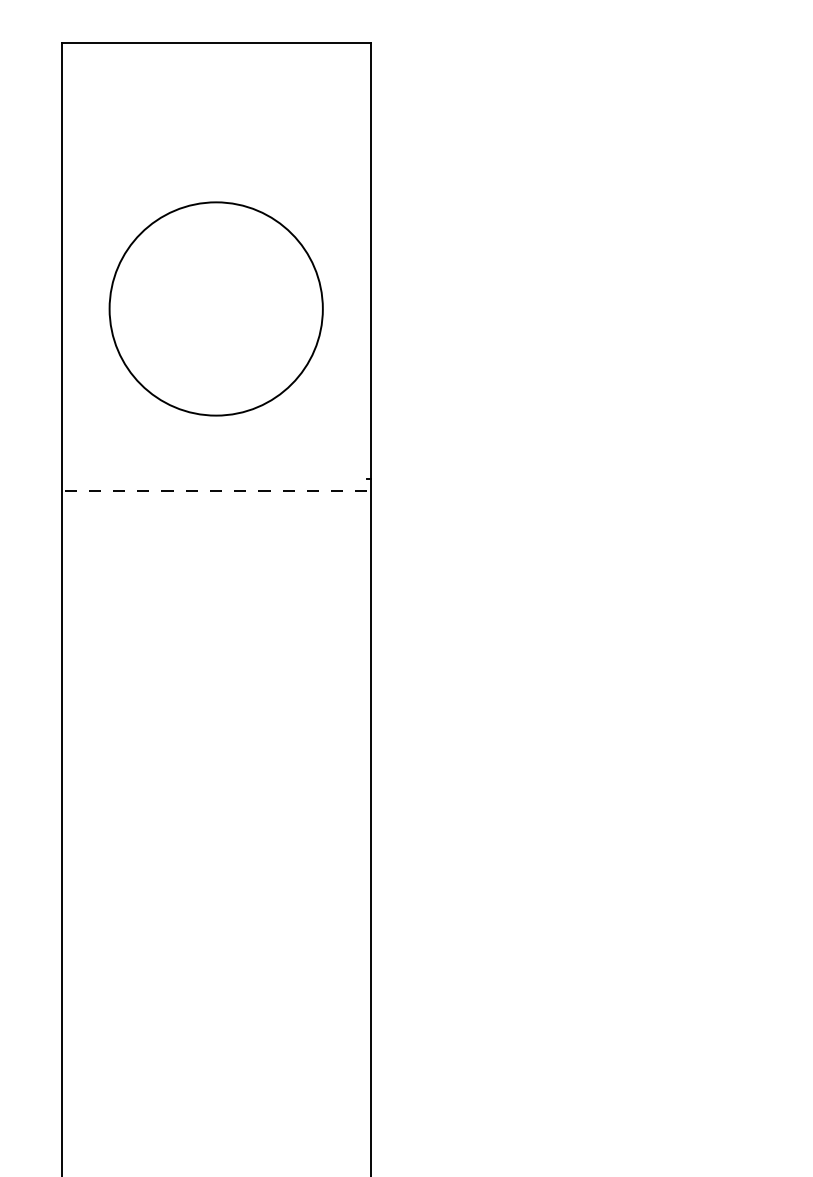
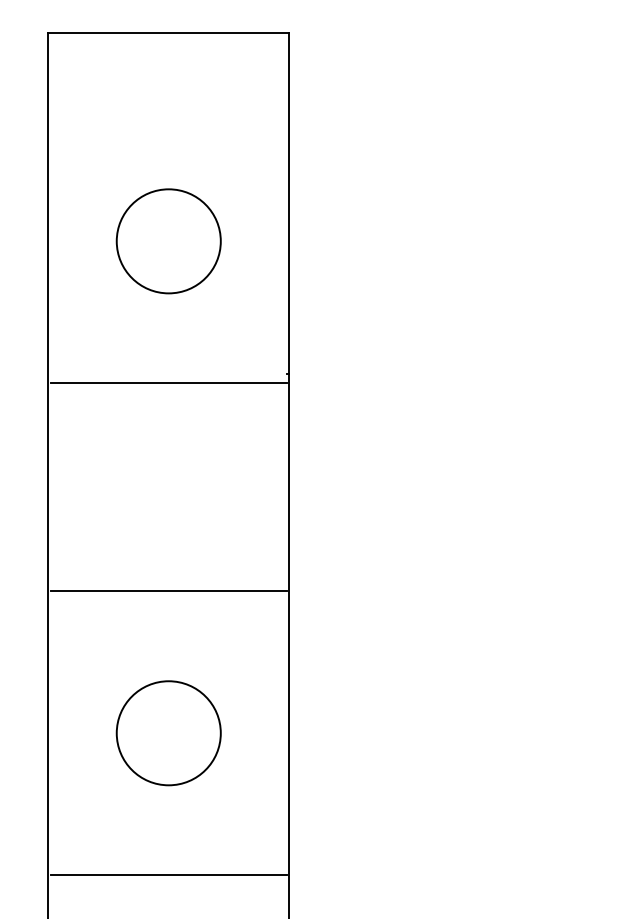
circle: (215, 309) -> (168, 241), size x0.62
line: (216, 491) -> (169, 383), dashed -> solid
line: (215, 757) -> (168, 591), added
circle: (215, 939) -> (168, 733), added
line: (215, 1121) -> (168, 875), added

